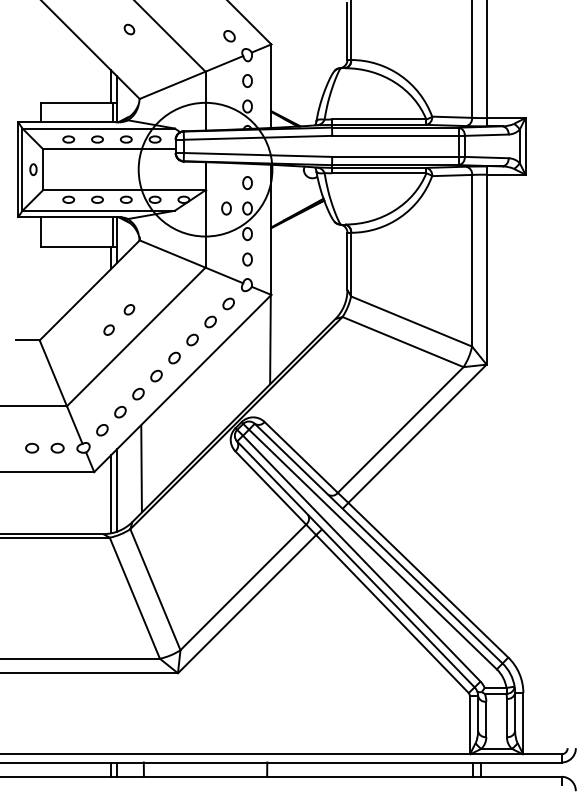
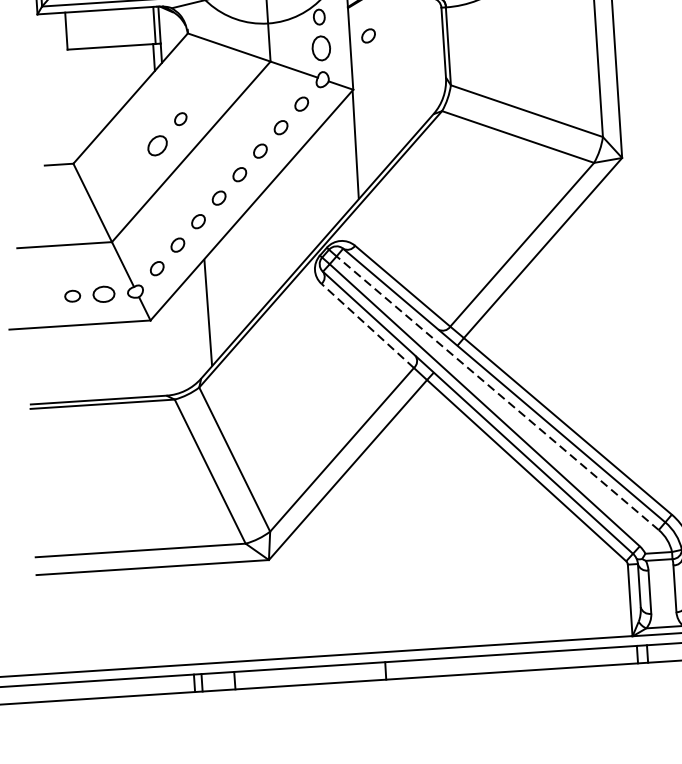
part: (286, 251) -> (368, 35), added
part: (247, 259) -> (321, 48), size x1.6
part: (108, 329) -> (156, 144), size x1.6
part: (57, 447) -> (103, 293), size x1.4
line: (270, 487) -> (367, 325), solid -> dashed
line: (117, 490) -> (180, 341), removed
line: (110, 494) -> (172, 346), removed
line: (372, 549) -> (497, 393), solid -> dashed

